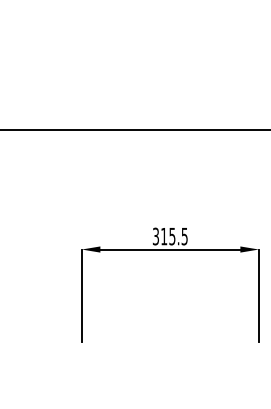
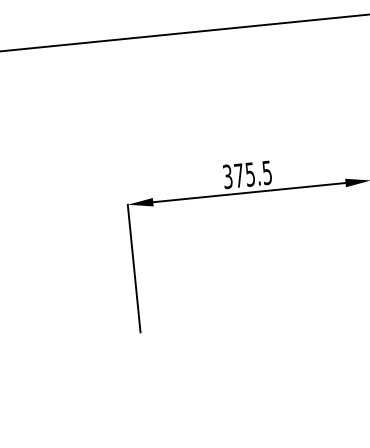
text: (164, 236) -> (239, 175), 315.5 -> 375.5

